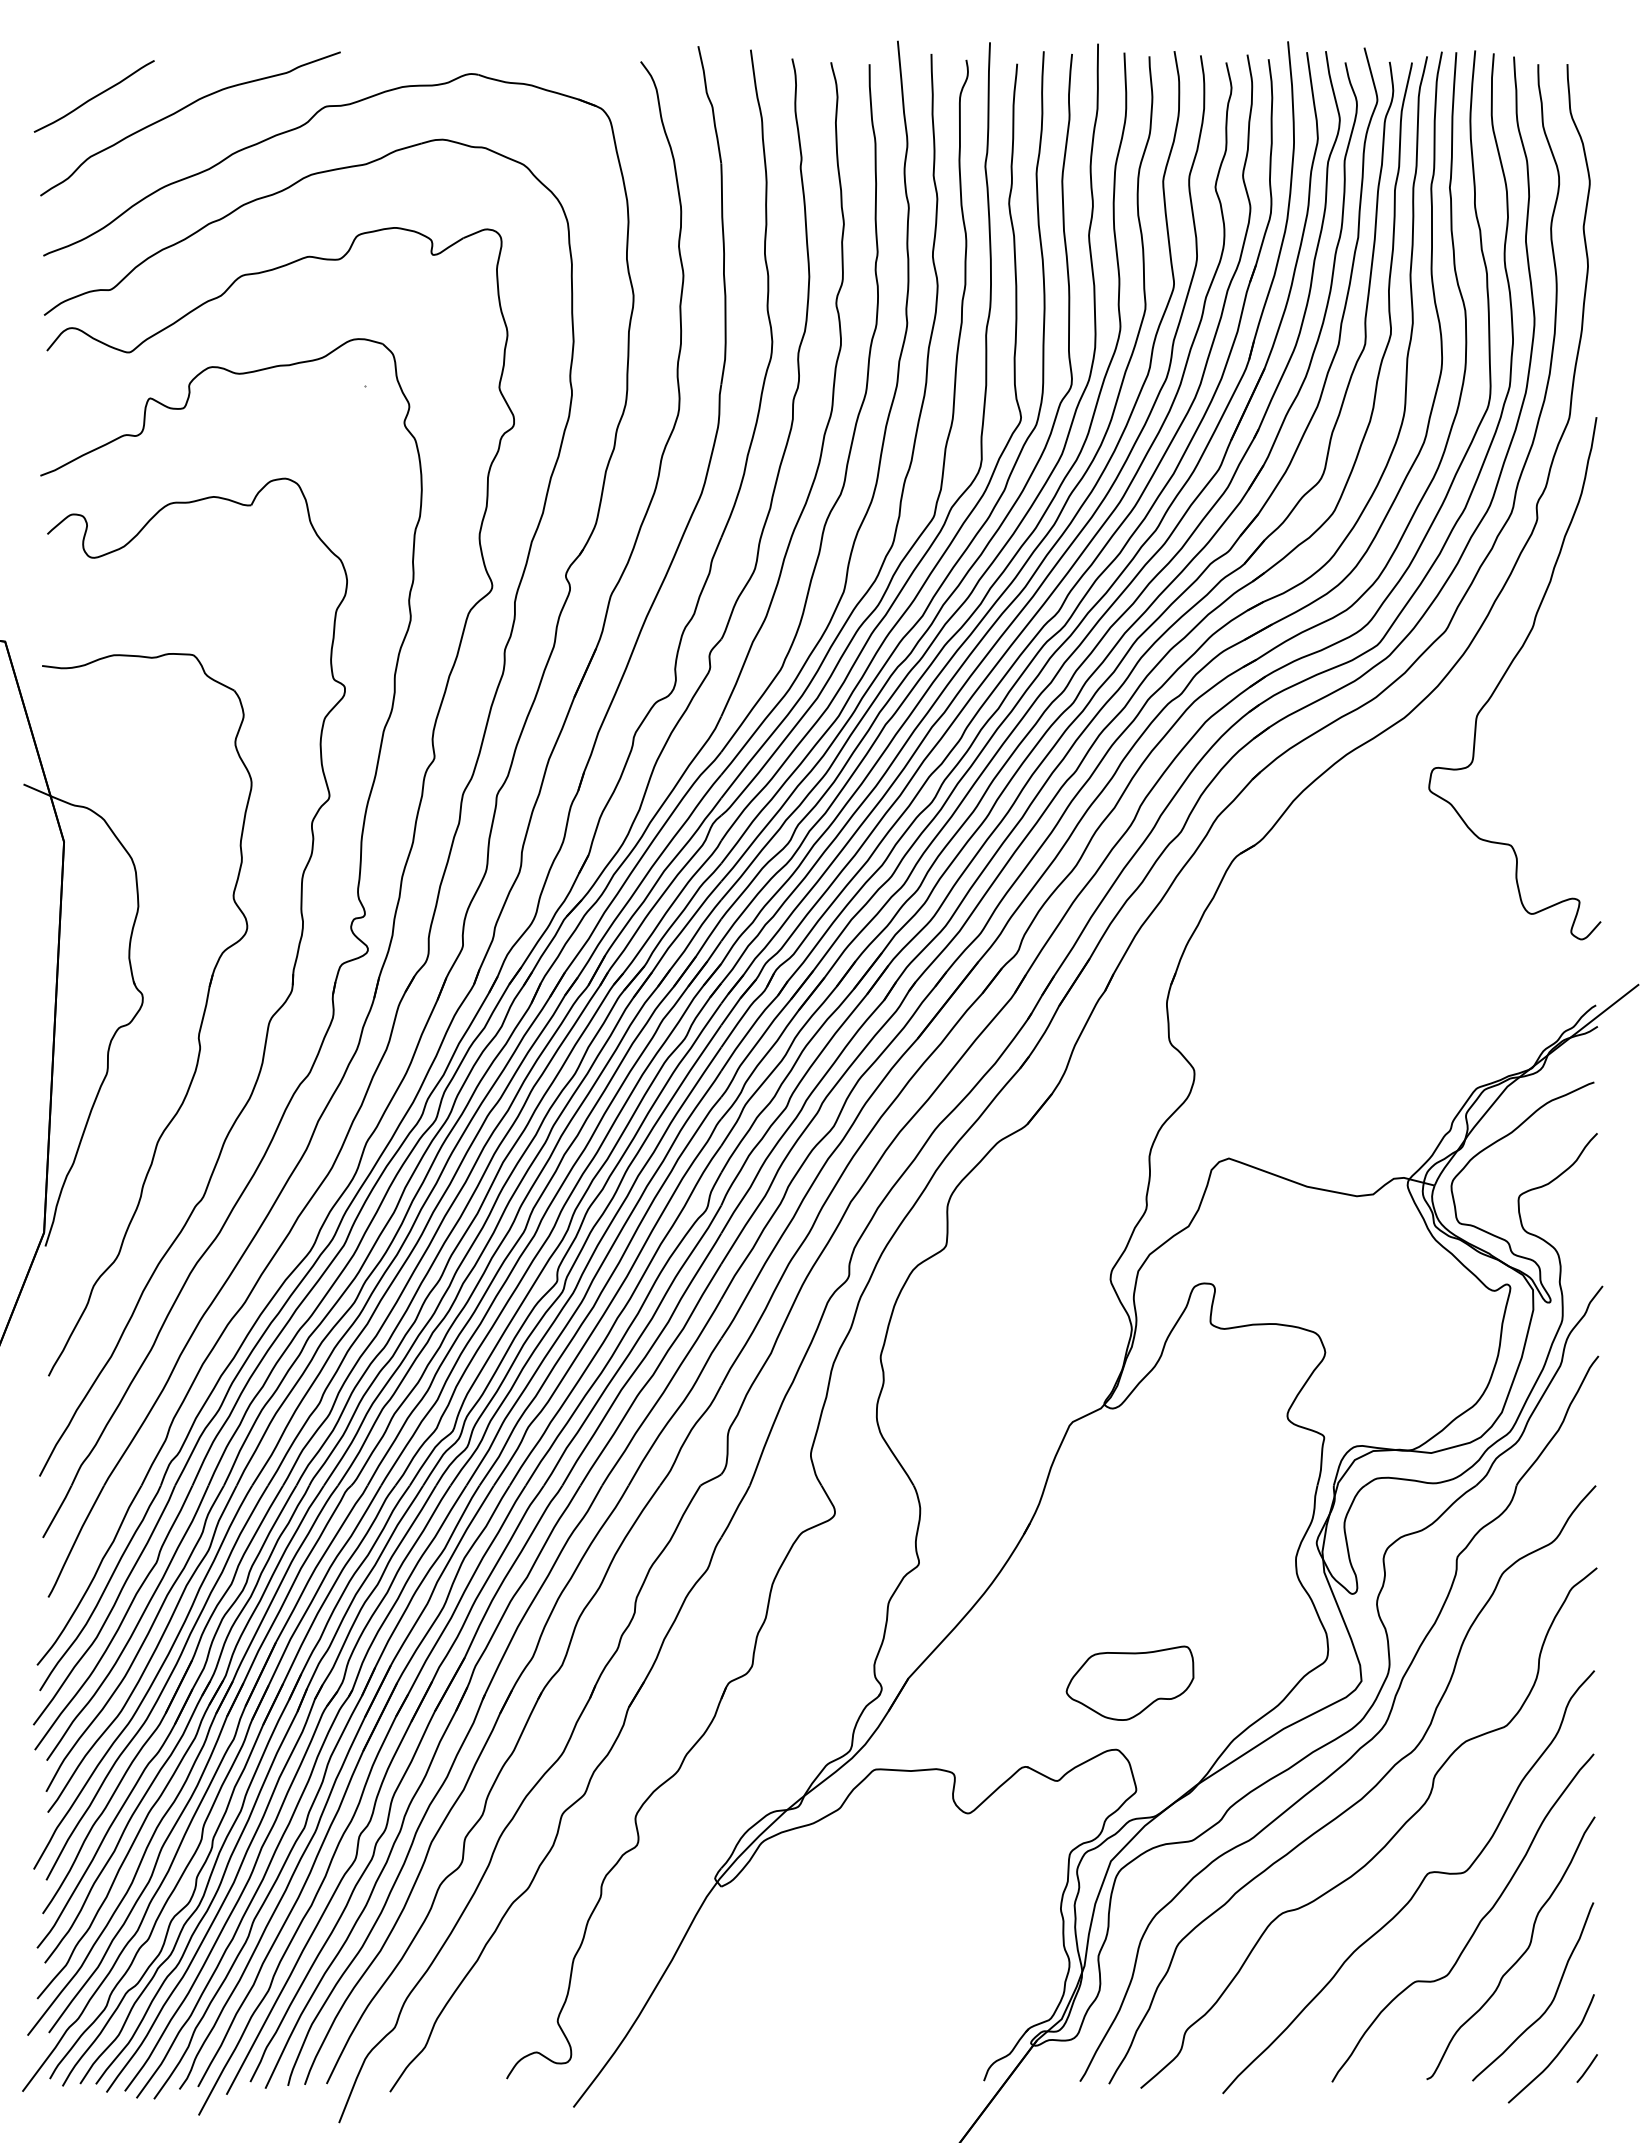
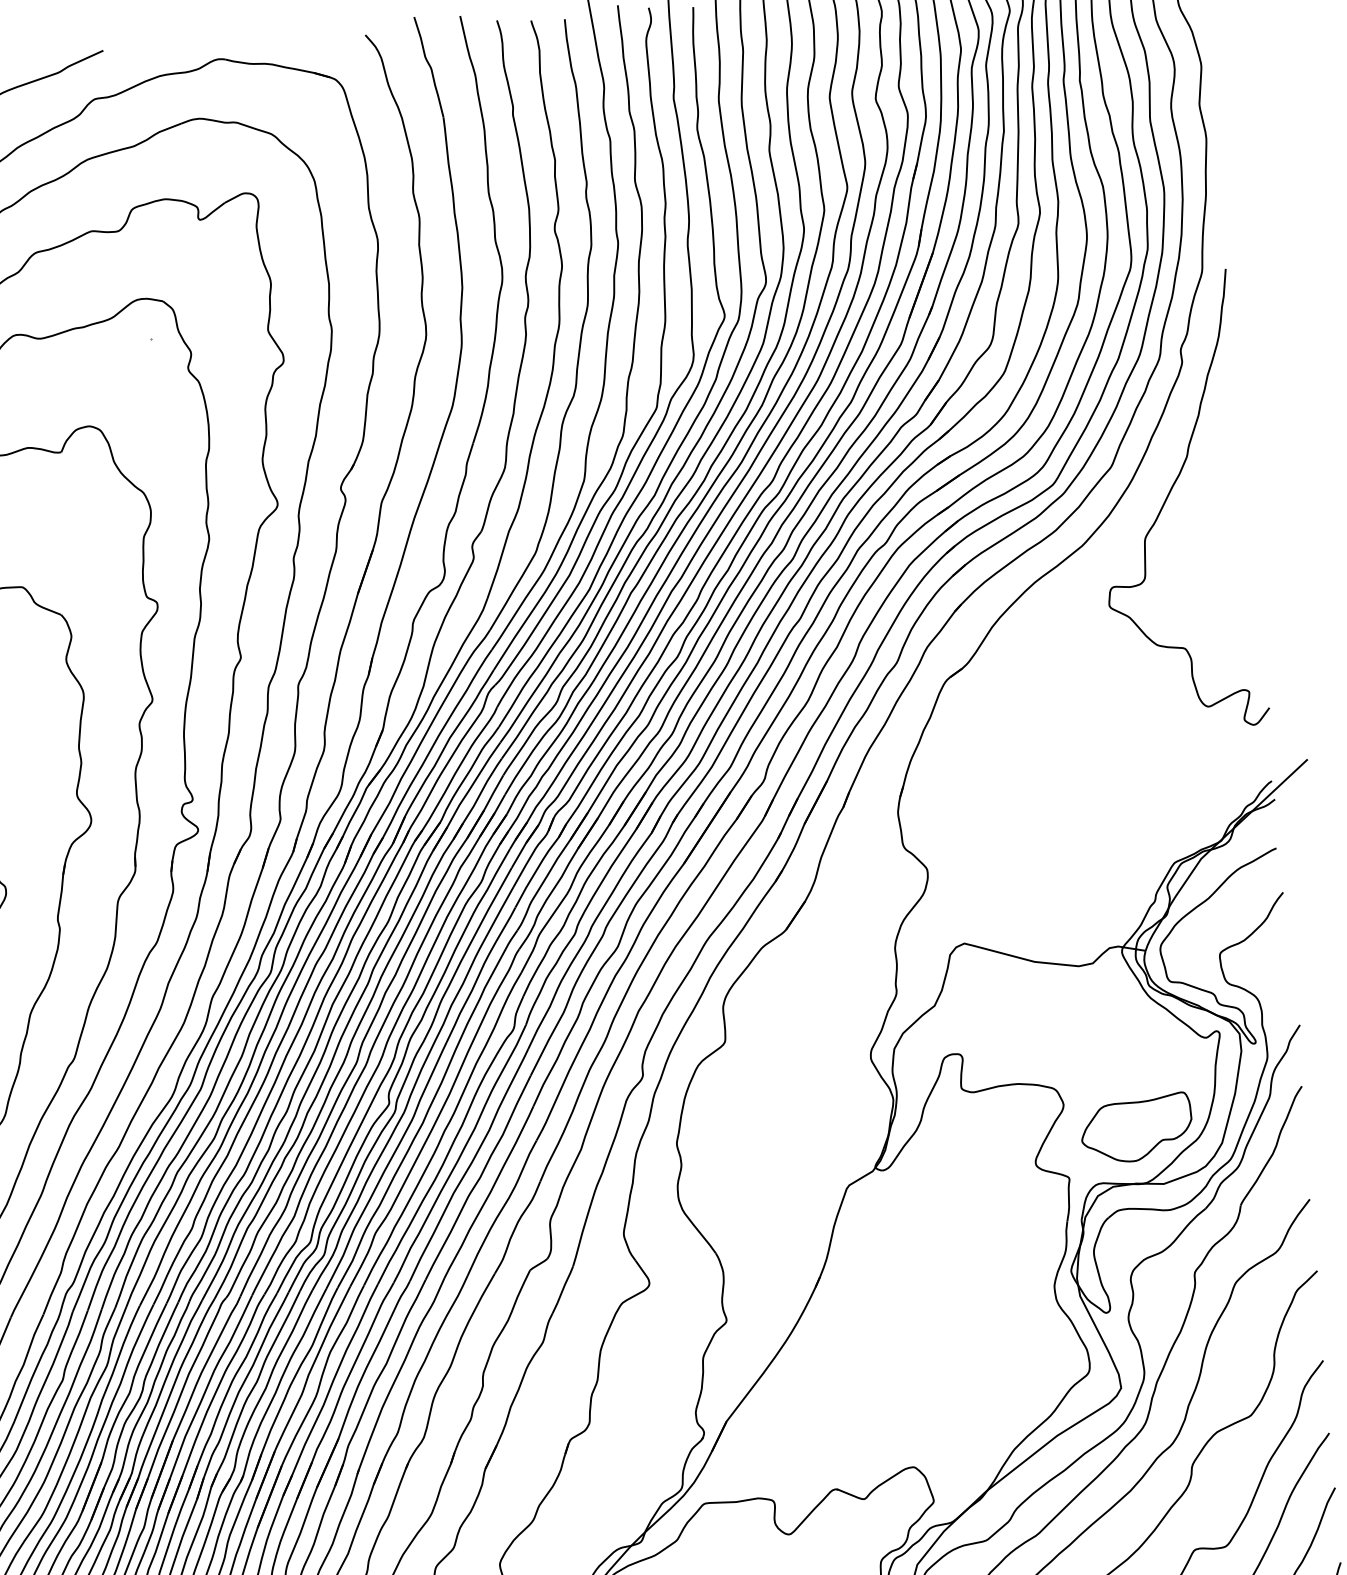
part: (1129, 1682) -> (1136, 1128), moved

